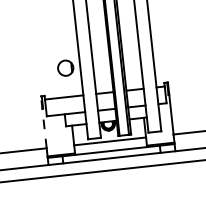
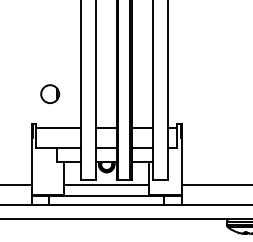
circle: (65, 67) -> (49, 93), moved
line: (43, 122) -> (31, 154), dashed -> solid

